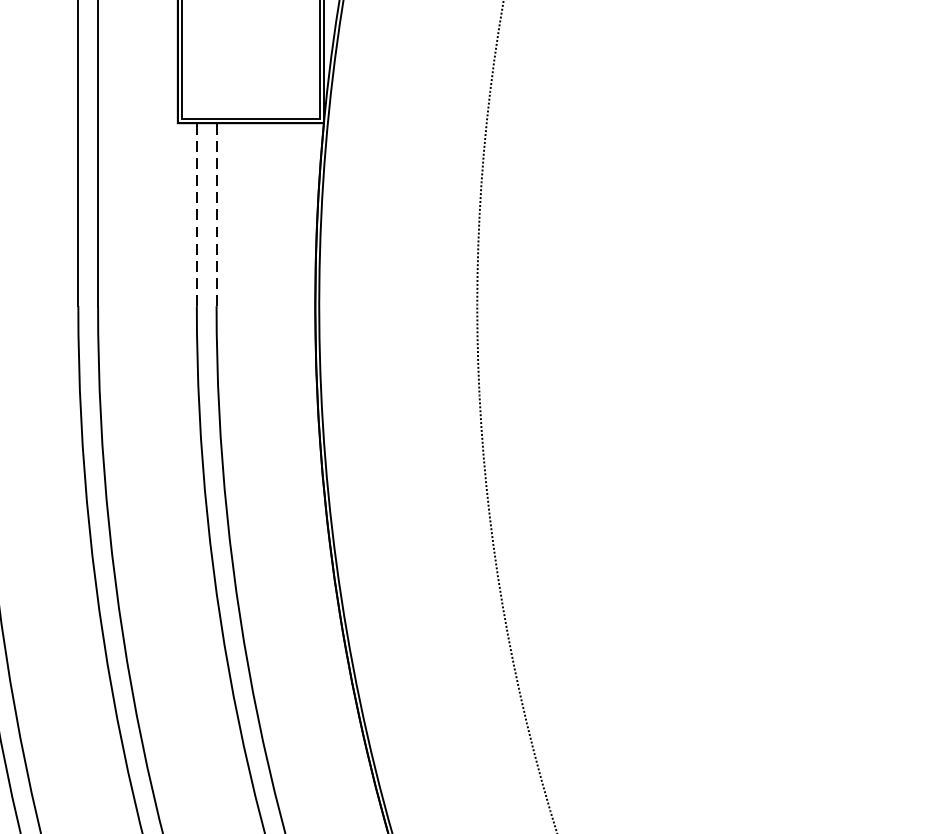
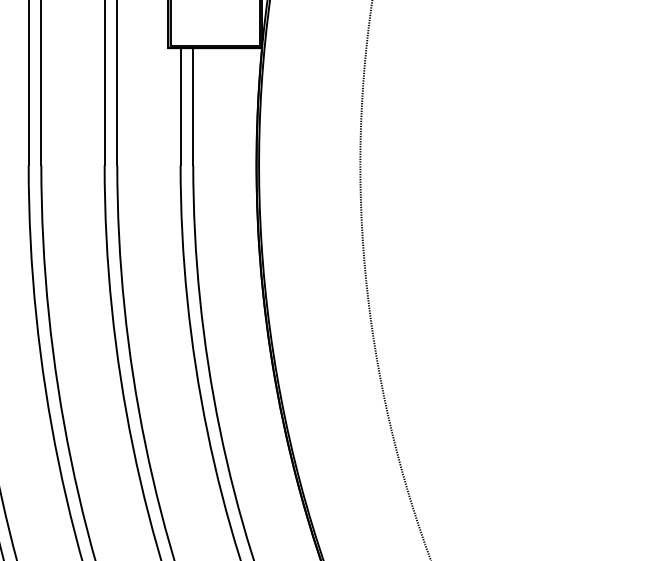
line: (196, 214) -> (180, 106), dashed -> solid
line: (216, 214) -> (193, 106), dashed -> solid

